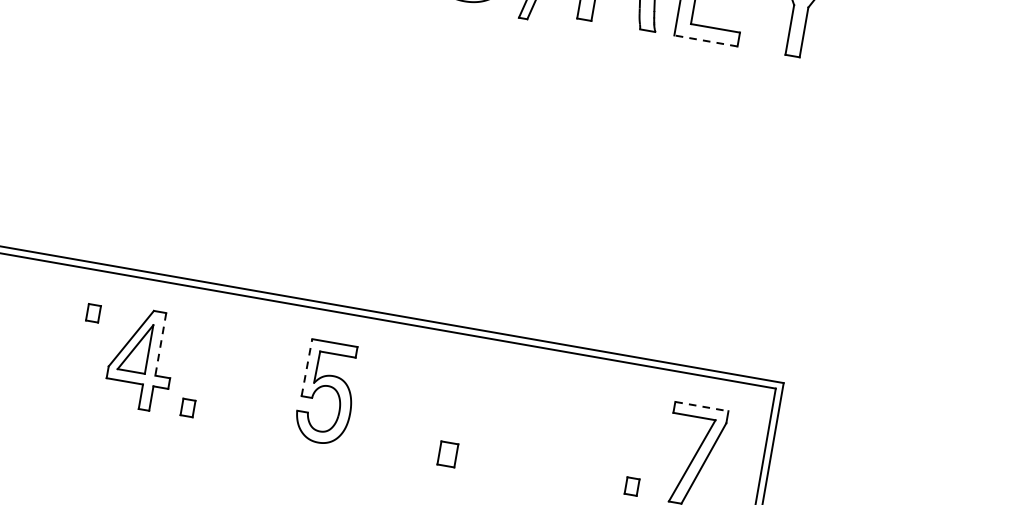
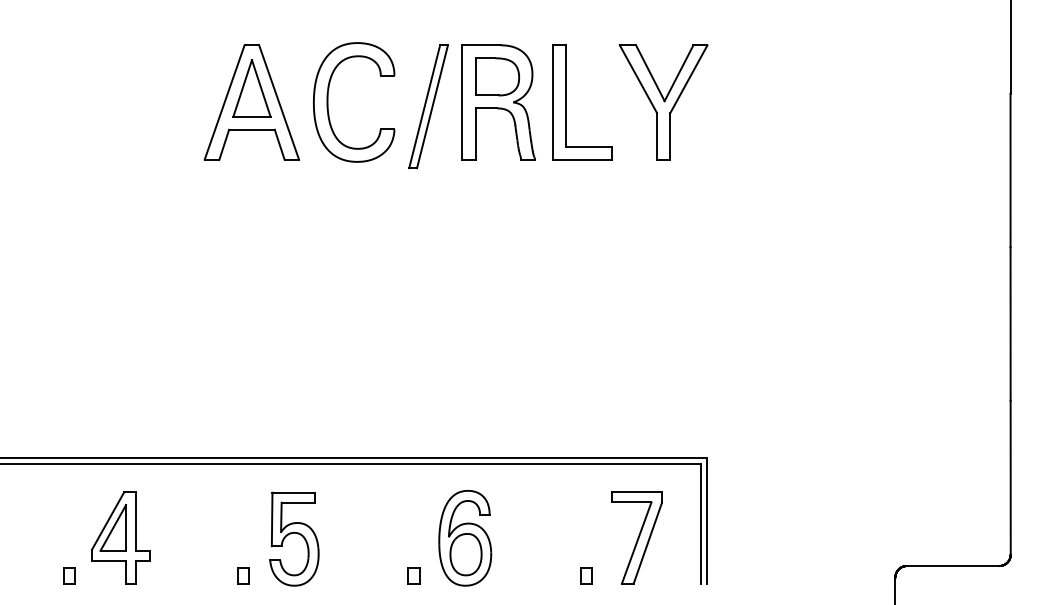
line: (705, 40) -> (582, 159), dashed -> solid
part: (93, 312) -> (69, 575), moved
line: (160, 345) -> (135, 522), dashed -> solid
line: (307, 367) -> (272, 519), dashed -> solid
line: (701, 406) -> (636, 492), dashed -> solid
part: (188, 407) -> (243, 575), moved
part: (510, 424) -> (465, 538), added
part: (447, 453) -> (413, 575), size x0.71

